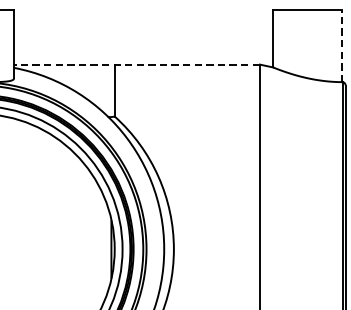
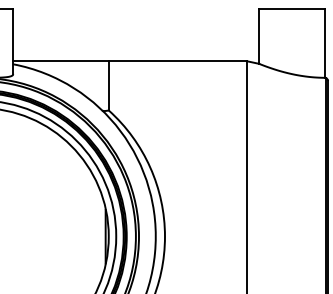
line: (341, 44) -> (324, 42), dashed -> solid
line: (136, 64) -> (129, 61), dashed -> solid

